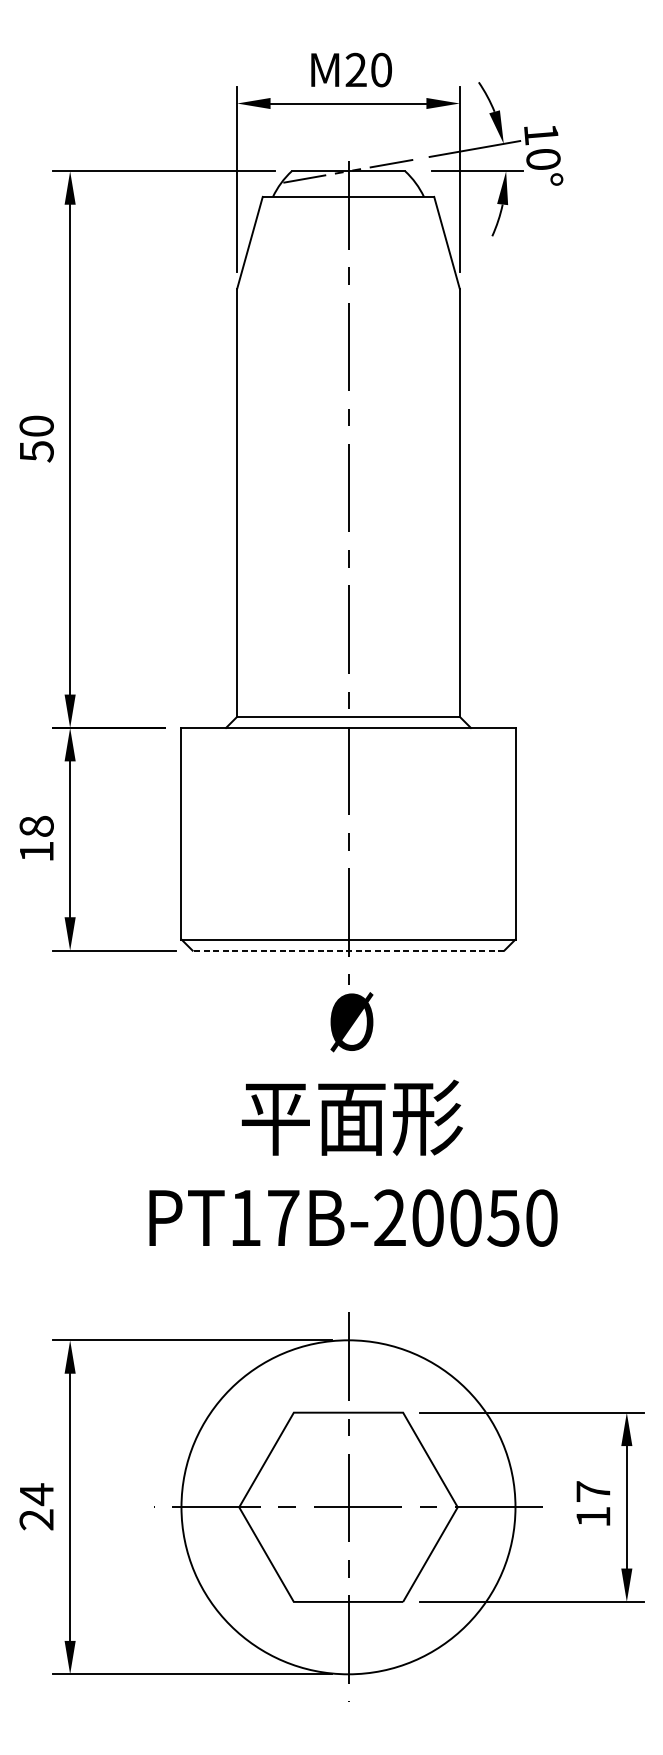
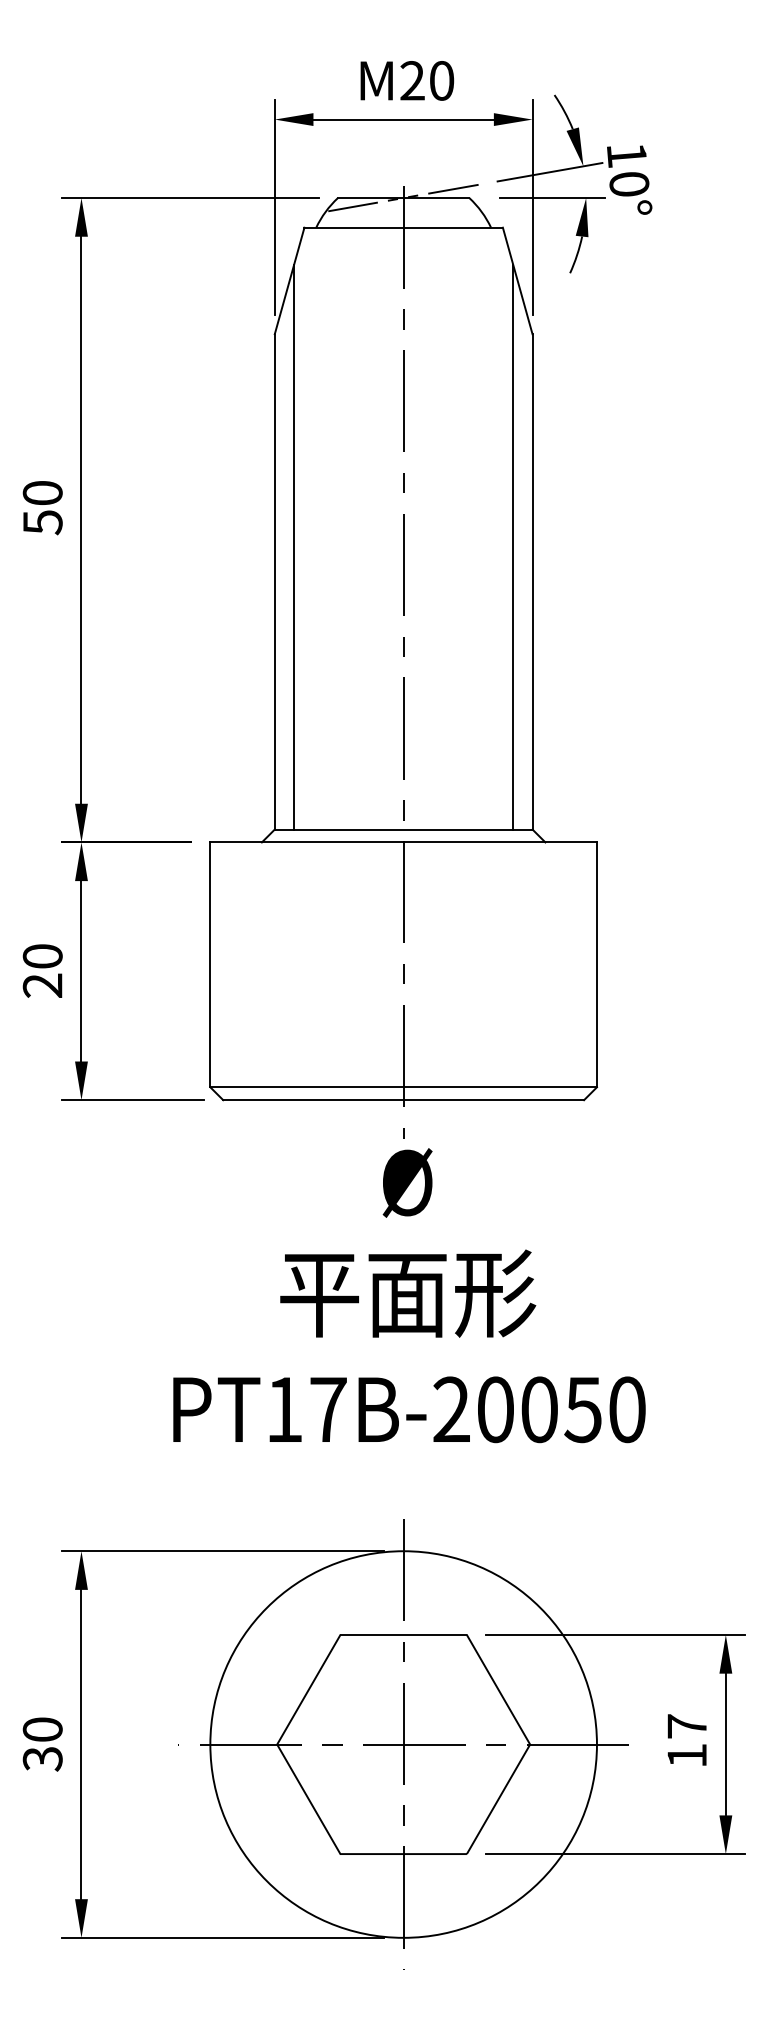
line: (254, 472) -> (294, 546), added
line: (443, 472) -> (513, 546), added
text: (36, 838) -> (42, 970), 18 -> 20
line: (348, 950) -> (403, 1100), dashed -> solid
text: (36, 1506) -> (42, 1743), 24 -> 30

